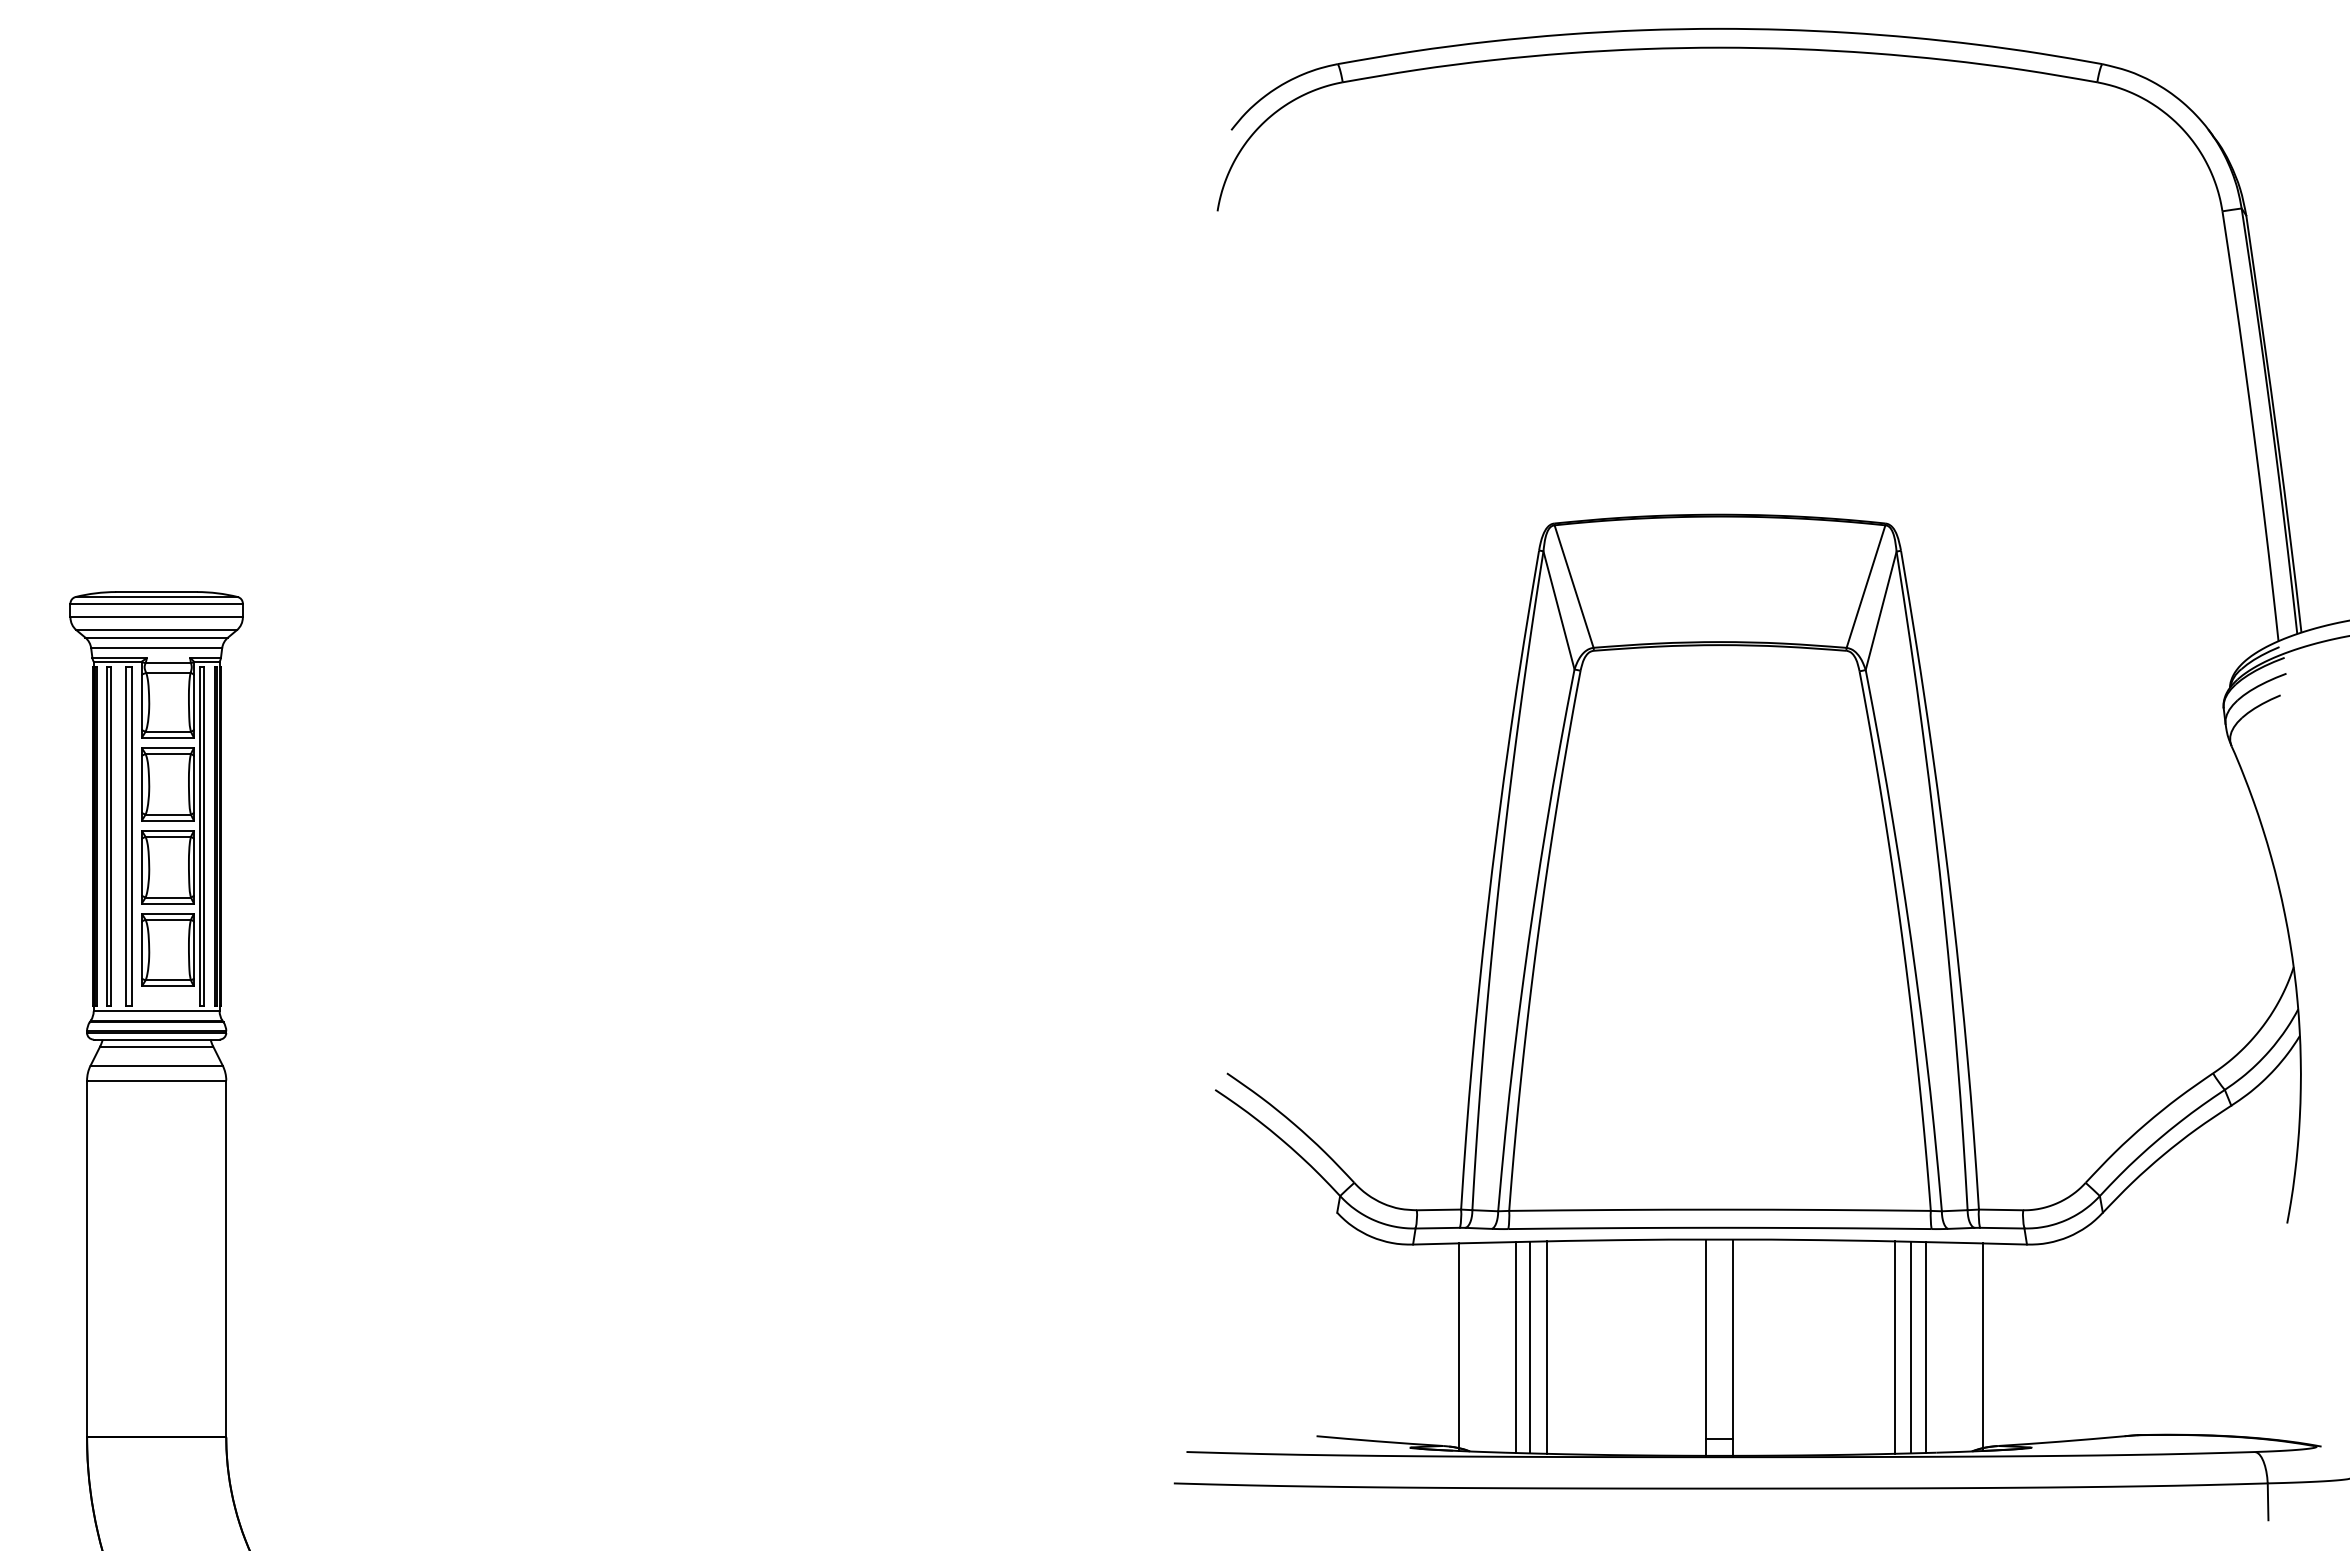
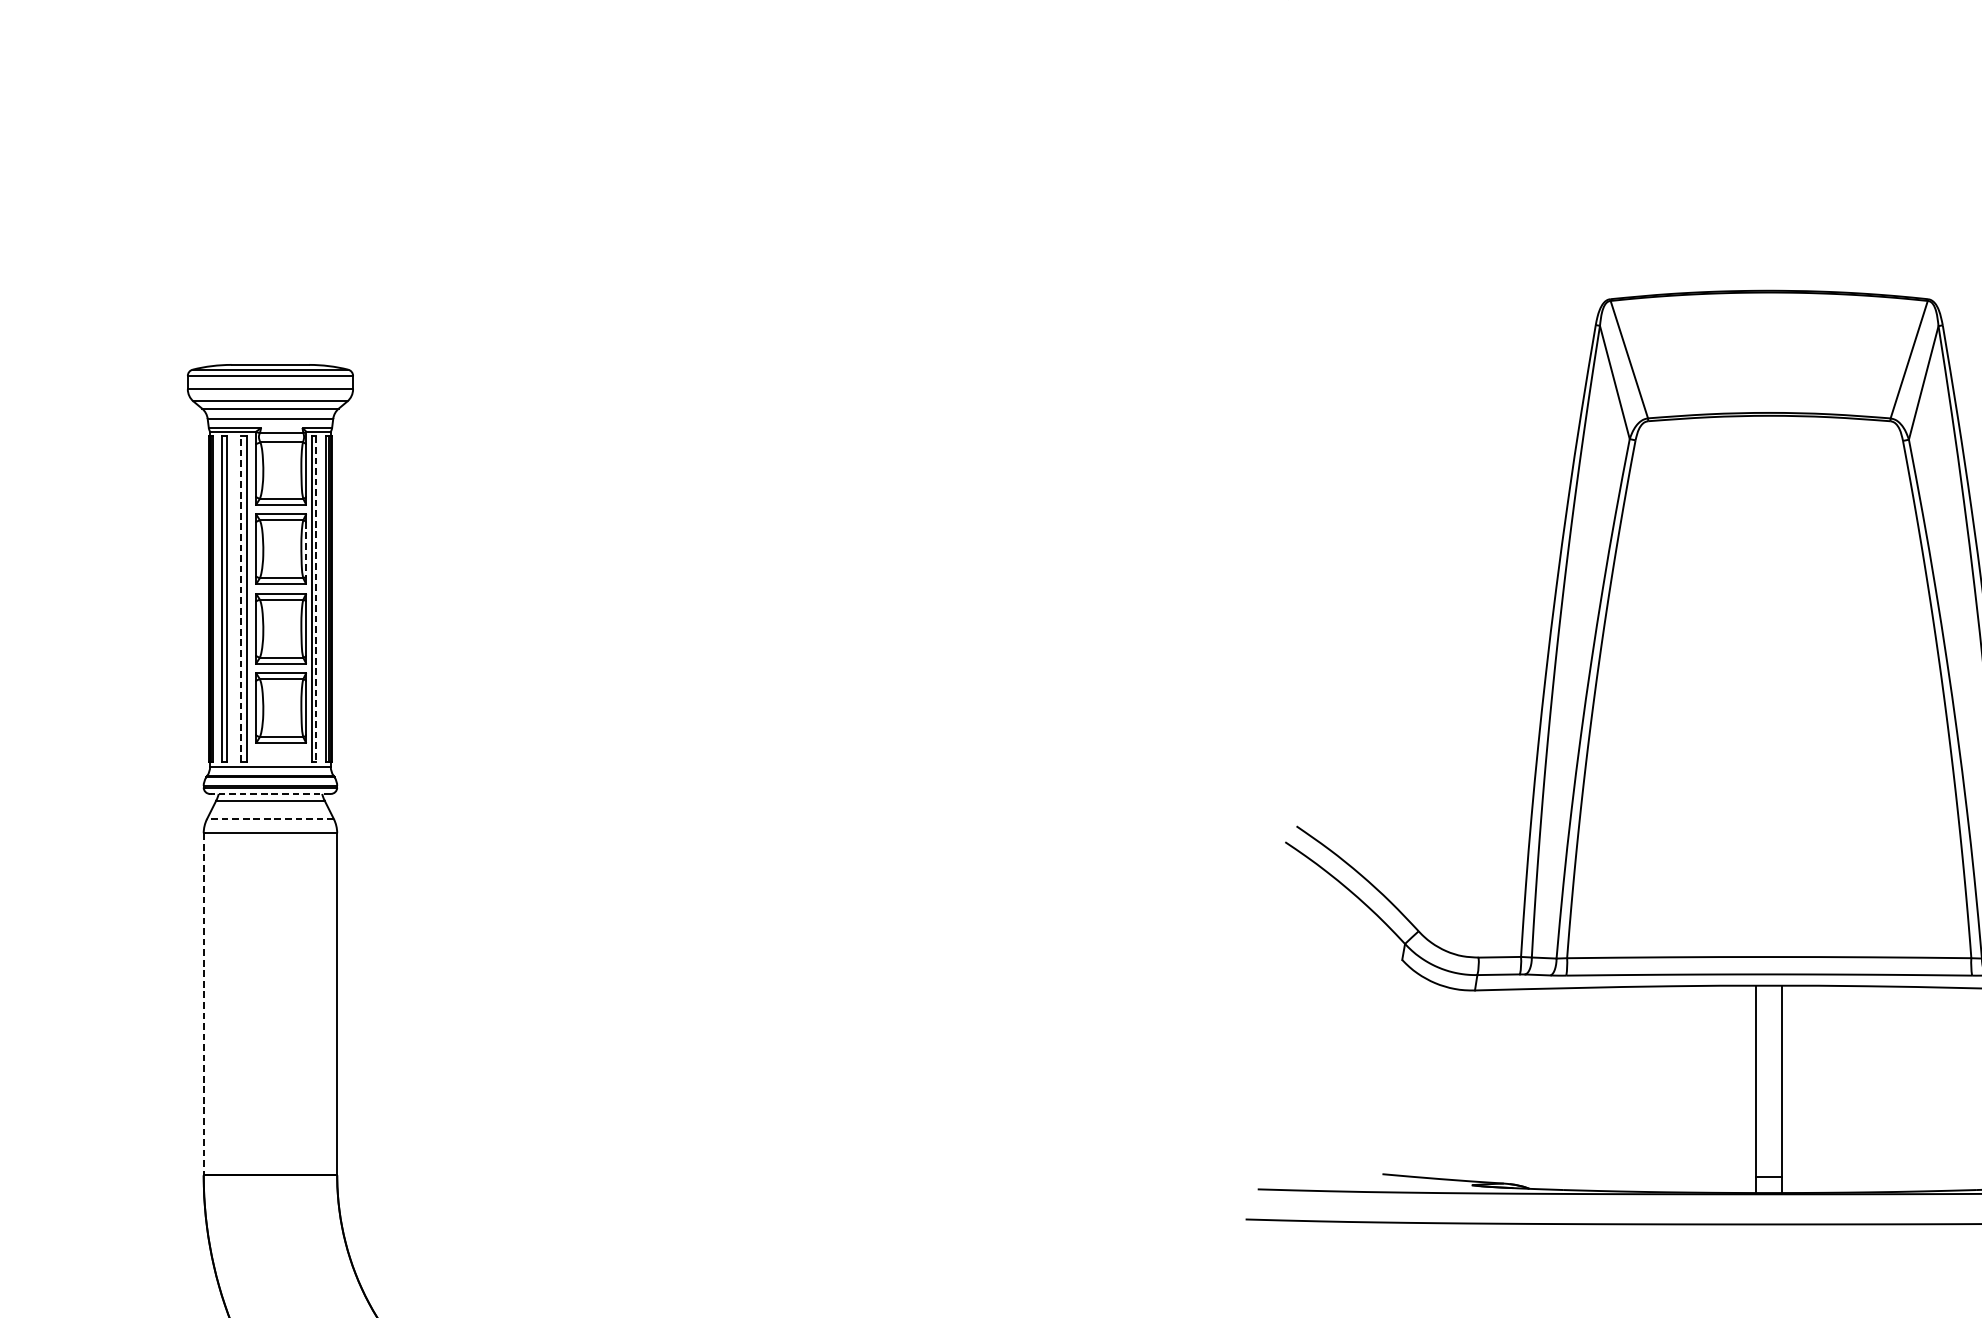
line: (194, 784) -> (306, 549), solid -> dashed
line: (126, 836) -> (241, 599), solid -> dashed
line: (204, 836) -> (316, 599), solid -> dashed
line: (156, 1039) -> (270, 793), solid -> dashed
line: (156, 1065) -> (270, 818), solid -> dashed
line: (87, 1259) -> (204, 1004), solid -> dashed
line: (1458, 1347) -> (1518, 1089), removed
line: (1515, 1347) -> (1573, 1089), removed
line: (1530, 1347) -> (1587, 1089), removed
line: (1546, 1347) -> (1602, 1089), removed
line: (1894, 1347) -> (1936, 1089), removed
line: (1911, 1347) -> (1952, 1089), removed
line: (1925, 1347) -> (1966, 1089), removed

